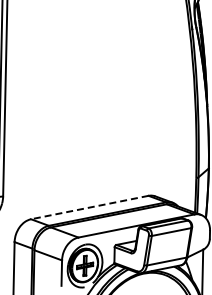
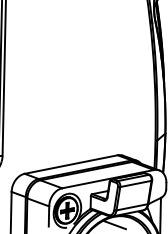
line: (89, 207) -> (70, 164), dashed -> solid
line: (144, 283) -> (114, 224), added

